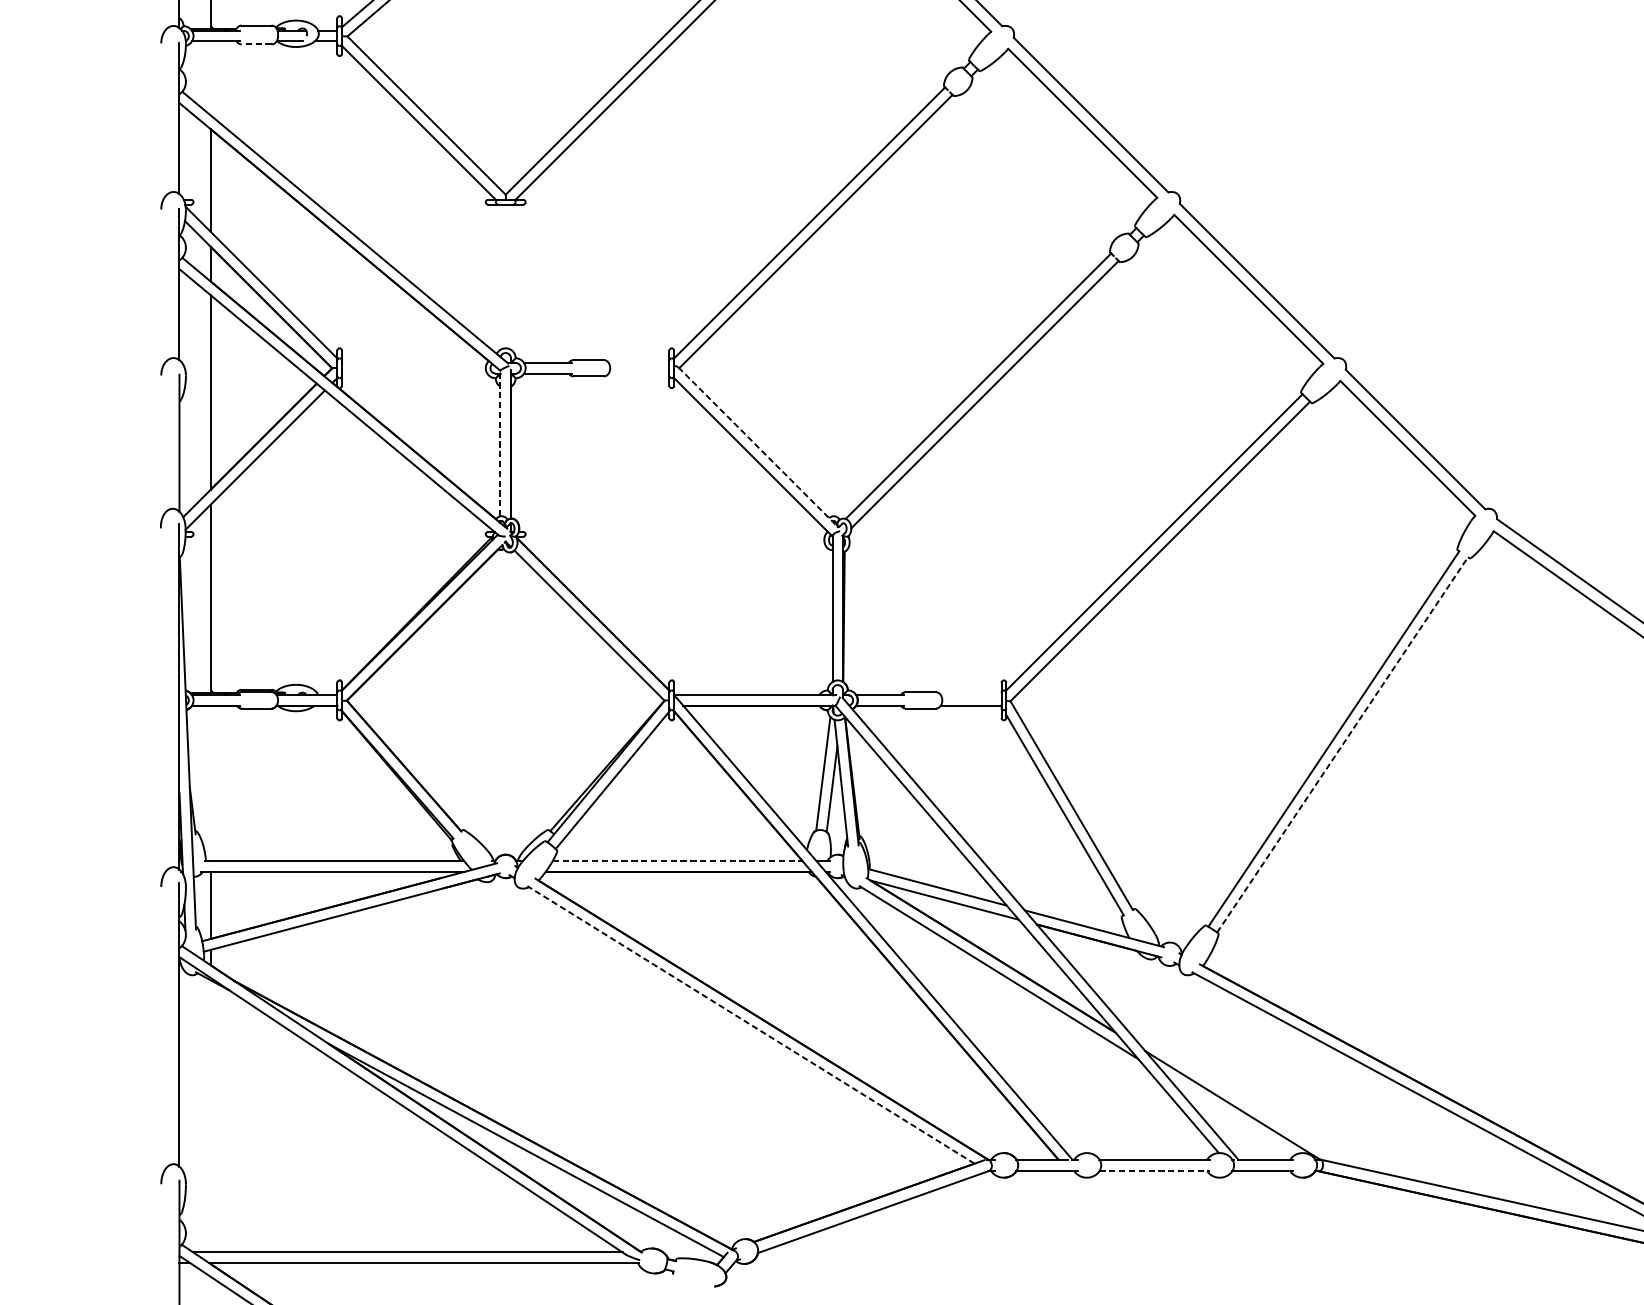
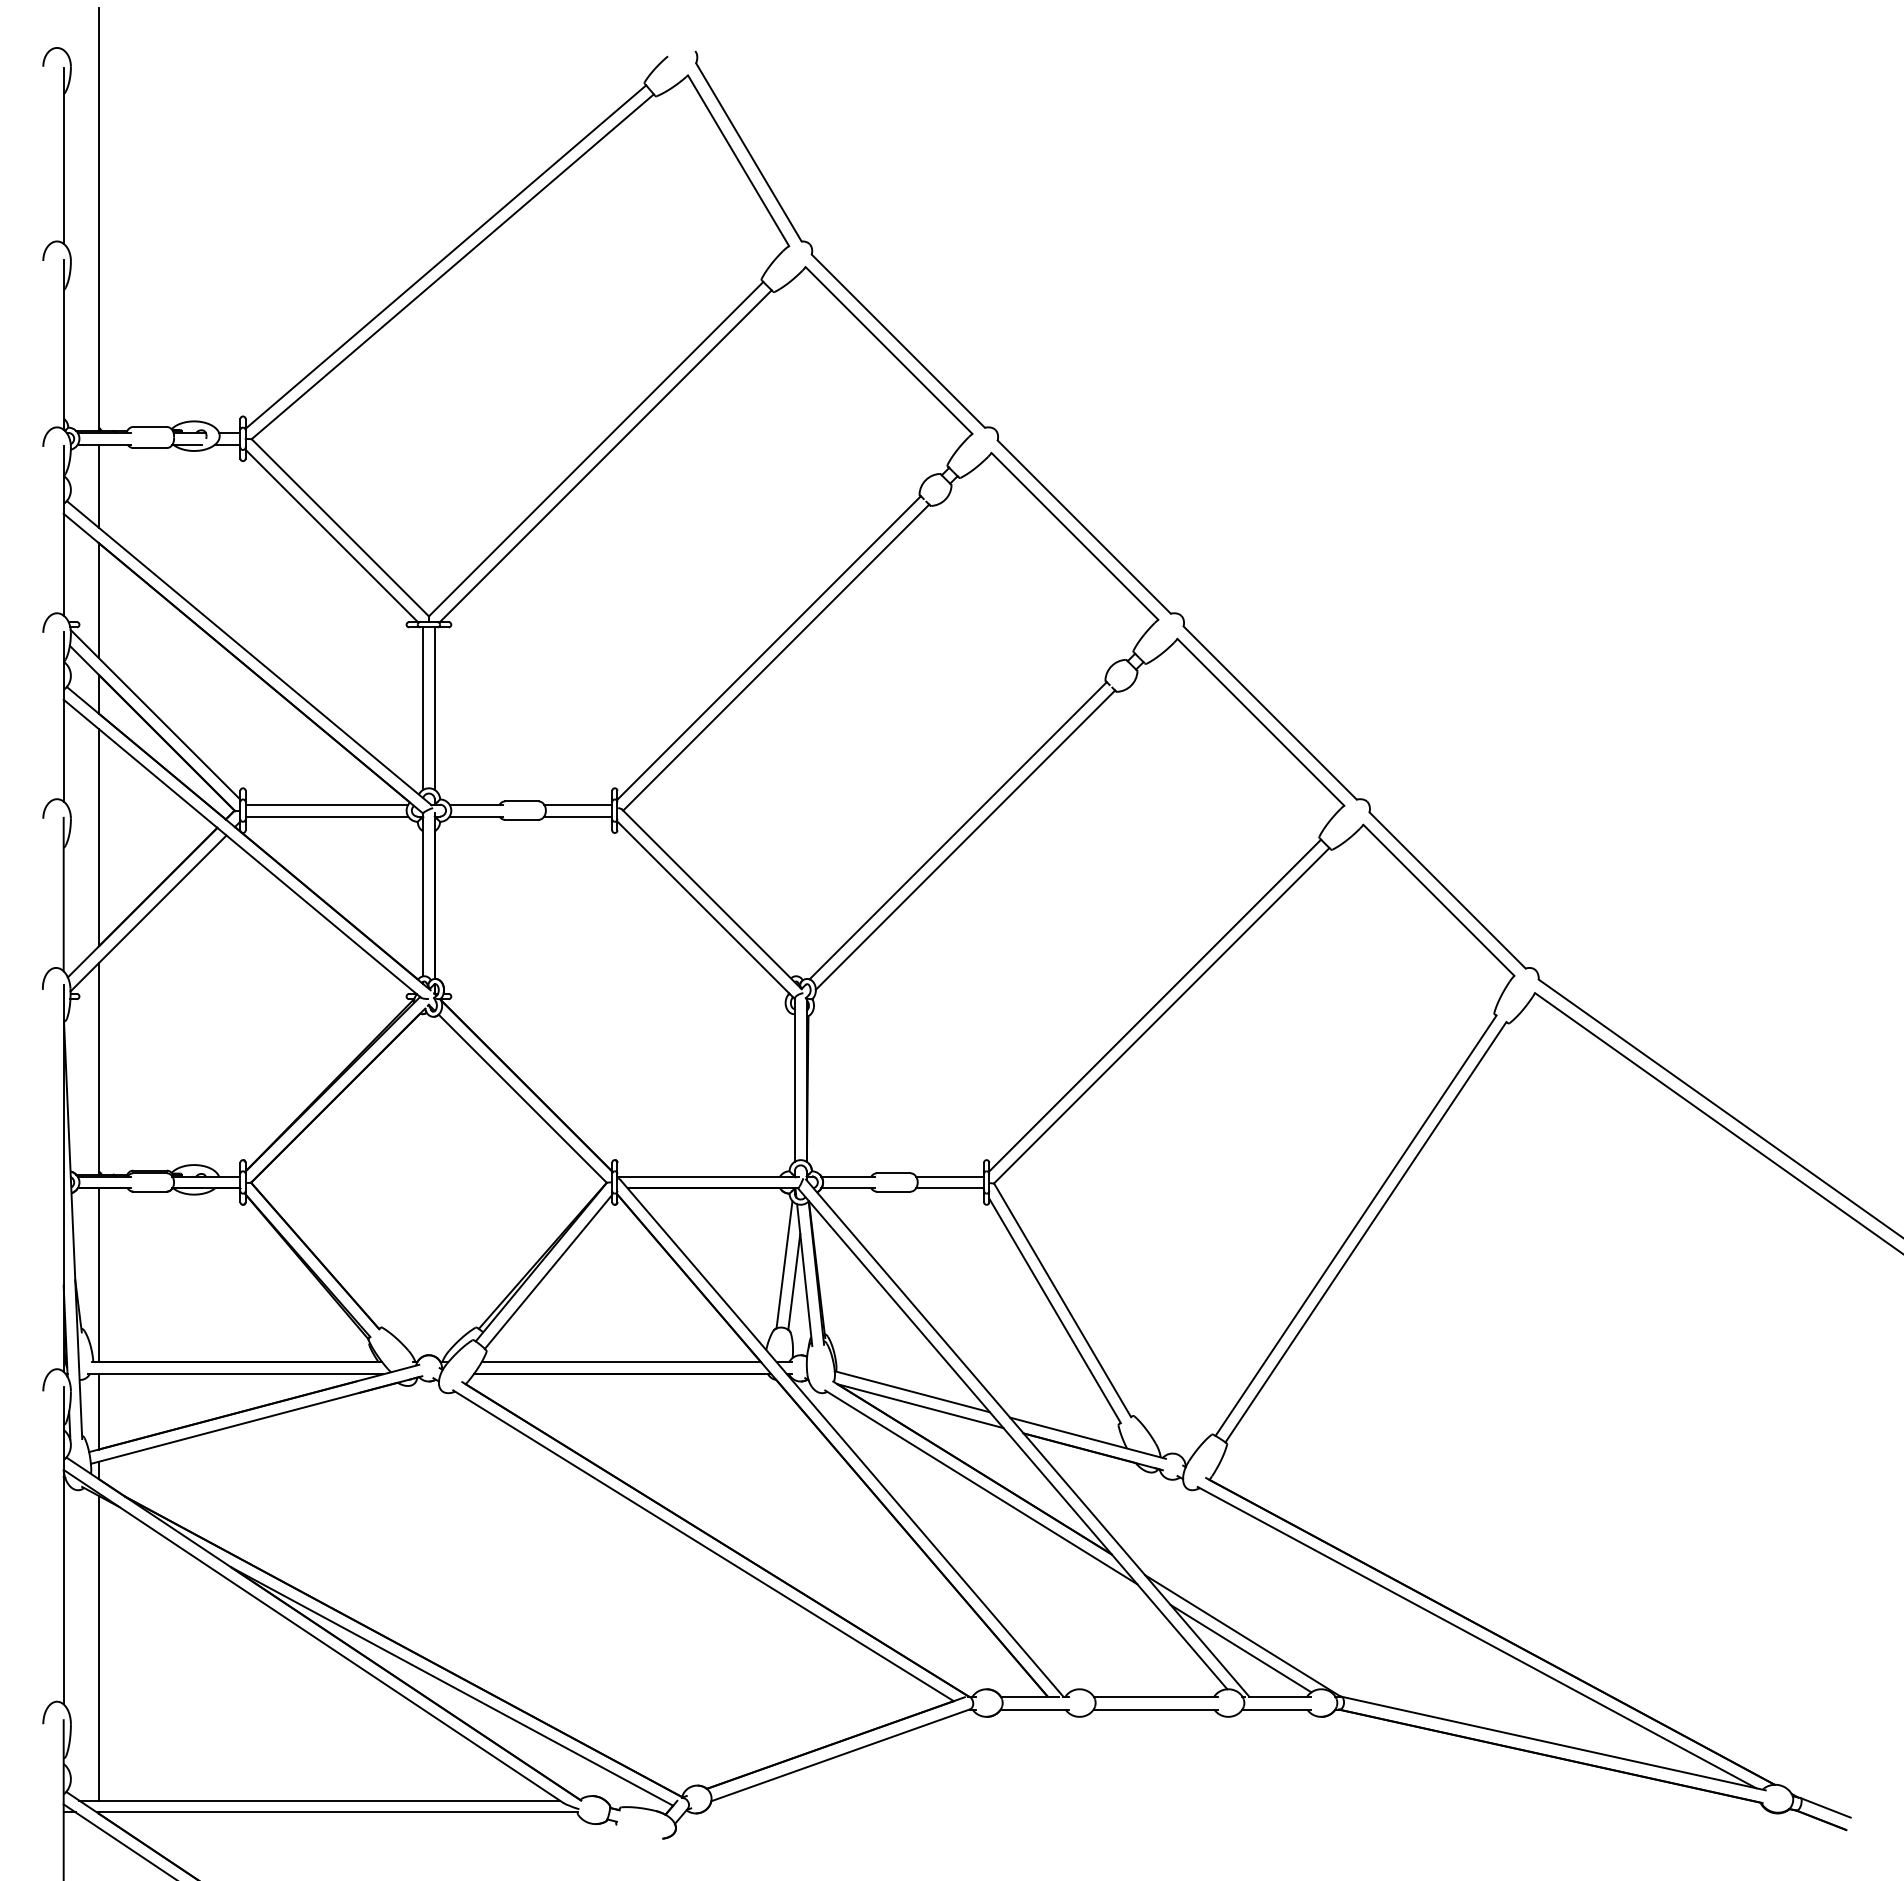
line: (257, 44) -> (150, 448), dashed -> solid
line: (210, 77) -> (98, 485), added
line: (500, 277) -> (423, 708), added
line: (510, 277) -> (434, 708), added
line: (414, 362) -> (326, 804), added
line: (639, 362) -> (578, 804), added
line: (414, 373) -> (326, 816), added
line: (639, 373) -> (578, 816), added
line: (500, 443) -> (423, 894), dashed -> solid
line: (758, 447) -> (711, 899), dashed -> solid
line: (971, 695) -> (950, 1176), added
line: (1342, 745) -> (1365, 1232), dashed -> solid
line: (210, 783) -> (98, 1275), added
line: (677, 861) -> (621, 1362), dashed -> solid
line: (750, 1024) -> (703, 1545), dashed -> solid
line: (210, 1115) -> (98, 1647), added
line: (1230, 1116) -> (1240, 1648), added
line: (1155, 1171) -> (1156, 1709), dashed -> solid

